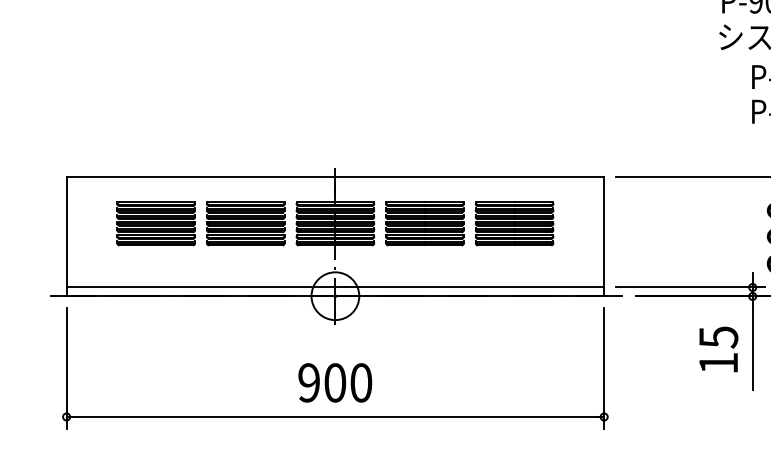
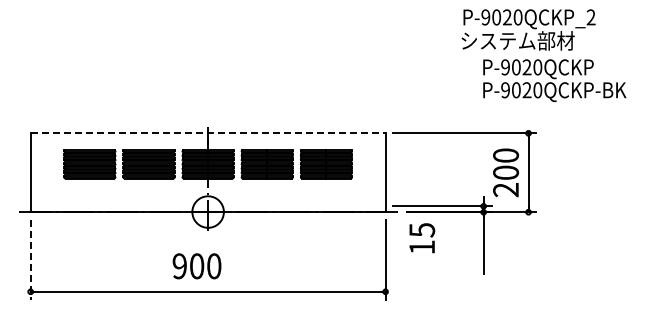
line: (335, 177) -> (208, 133), solid -> dashed
line: (334, 287) -> (207, 206), removed
text: (719, 349) -> (422, 238), moved
line: (66, 368) -> (30, 259), solid -> dashed
text: (334, 383) -> (196, 266), moved

